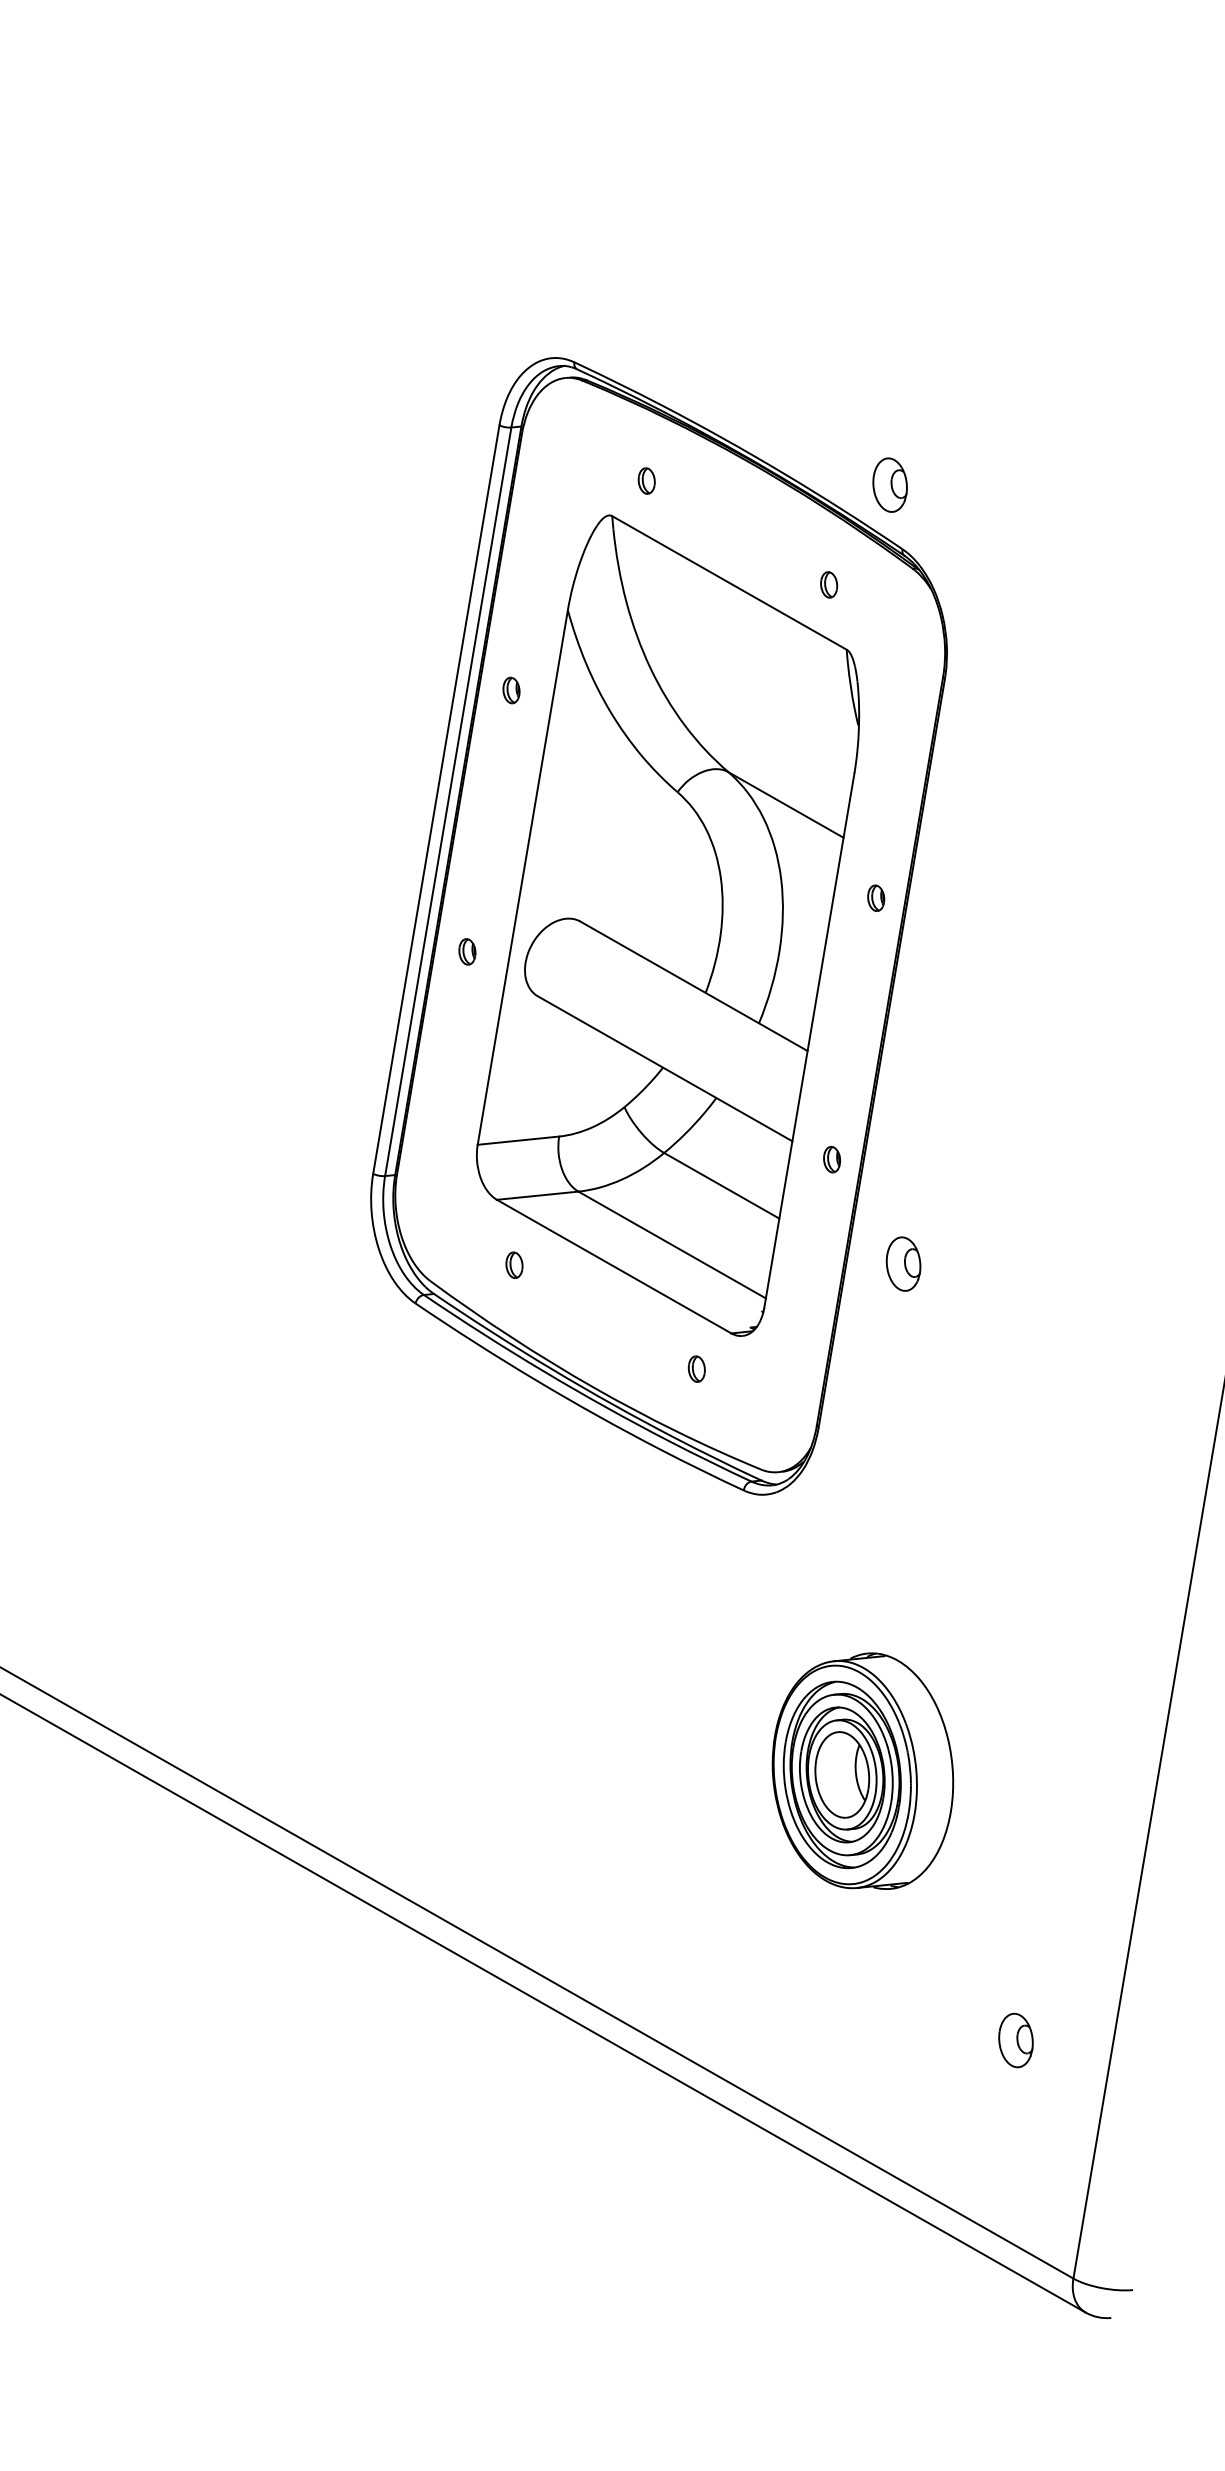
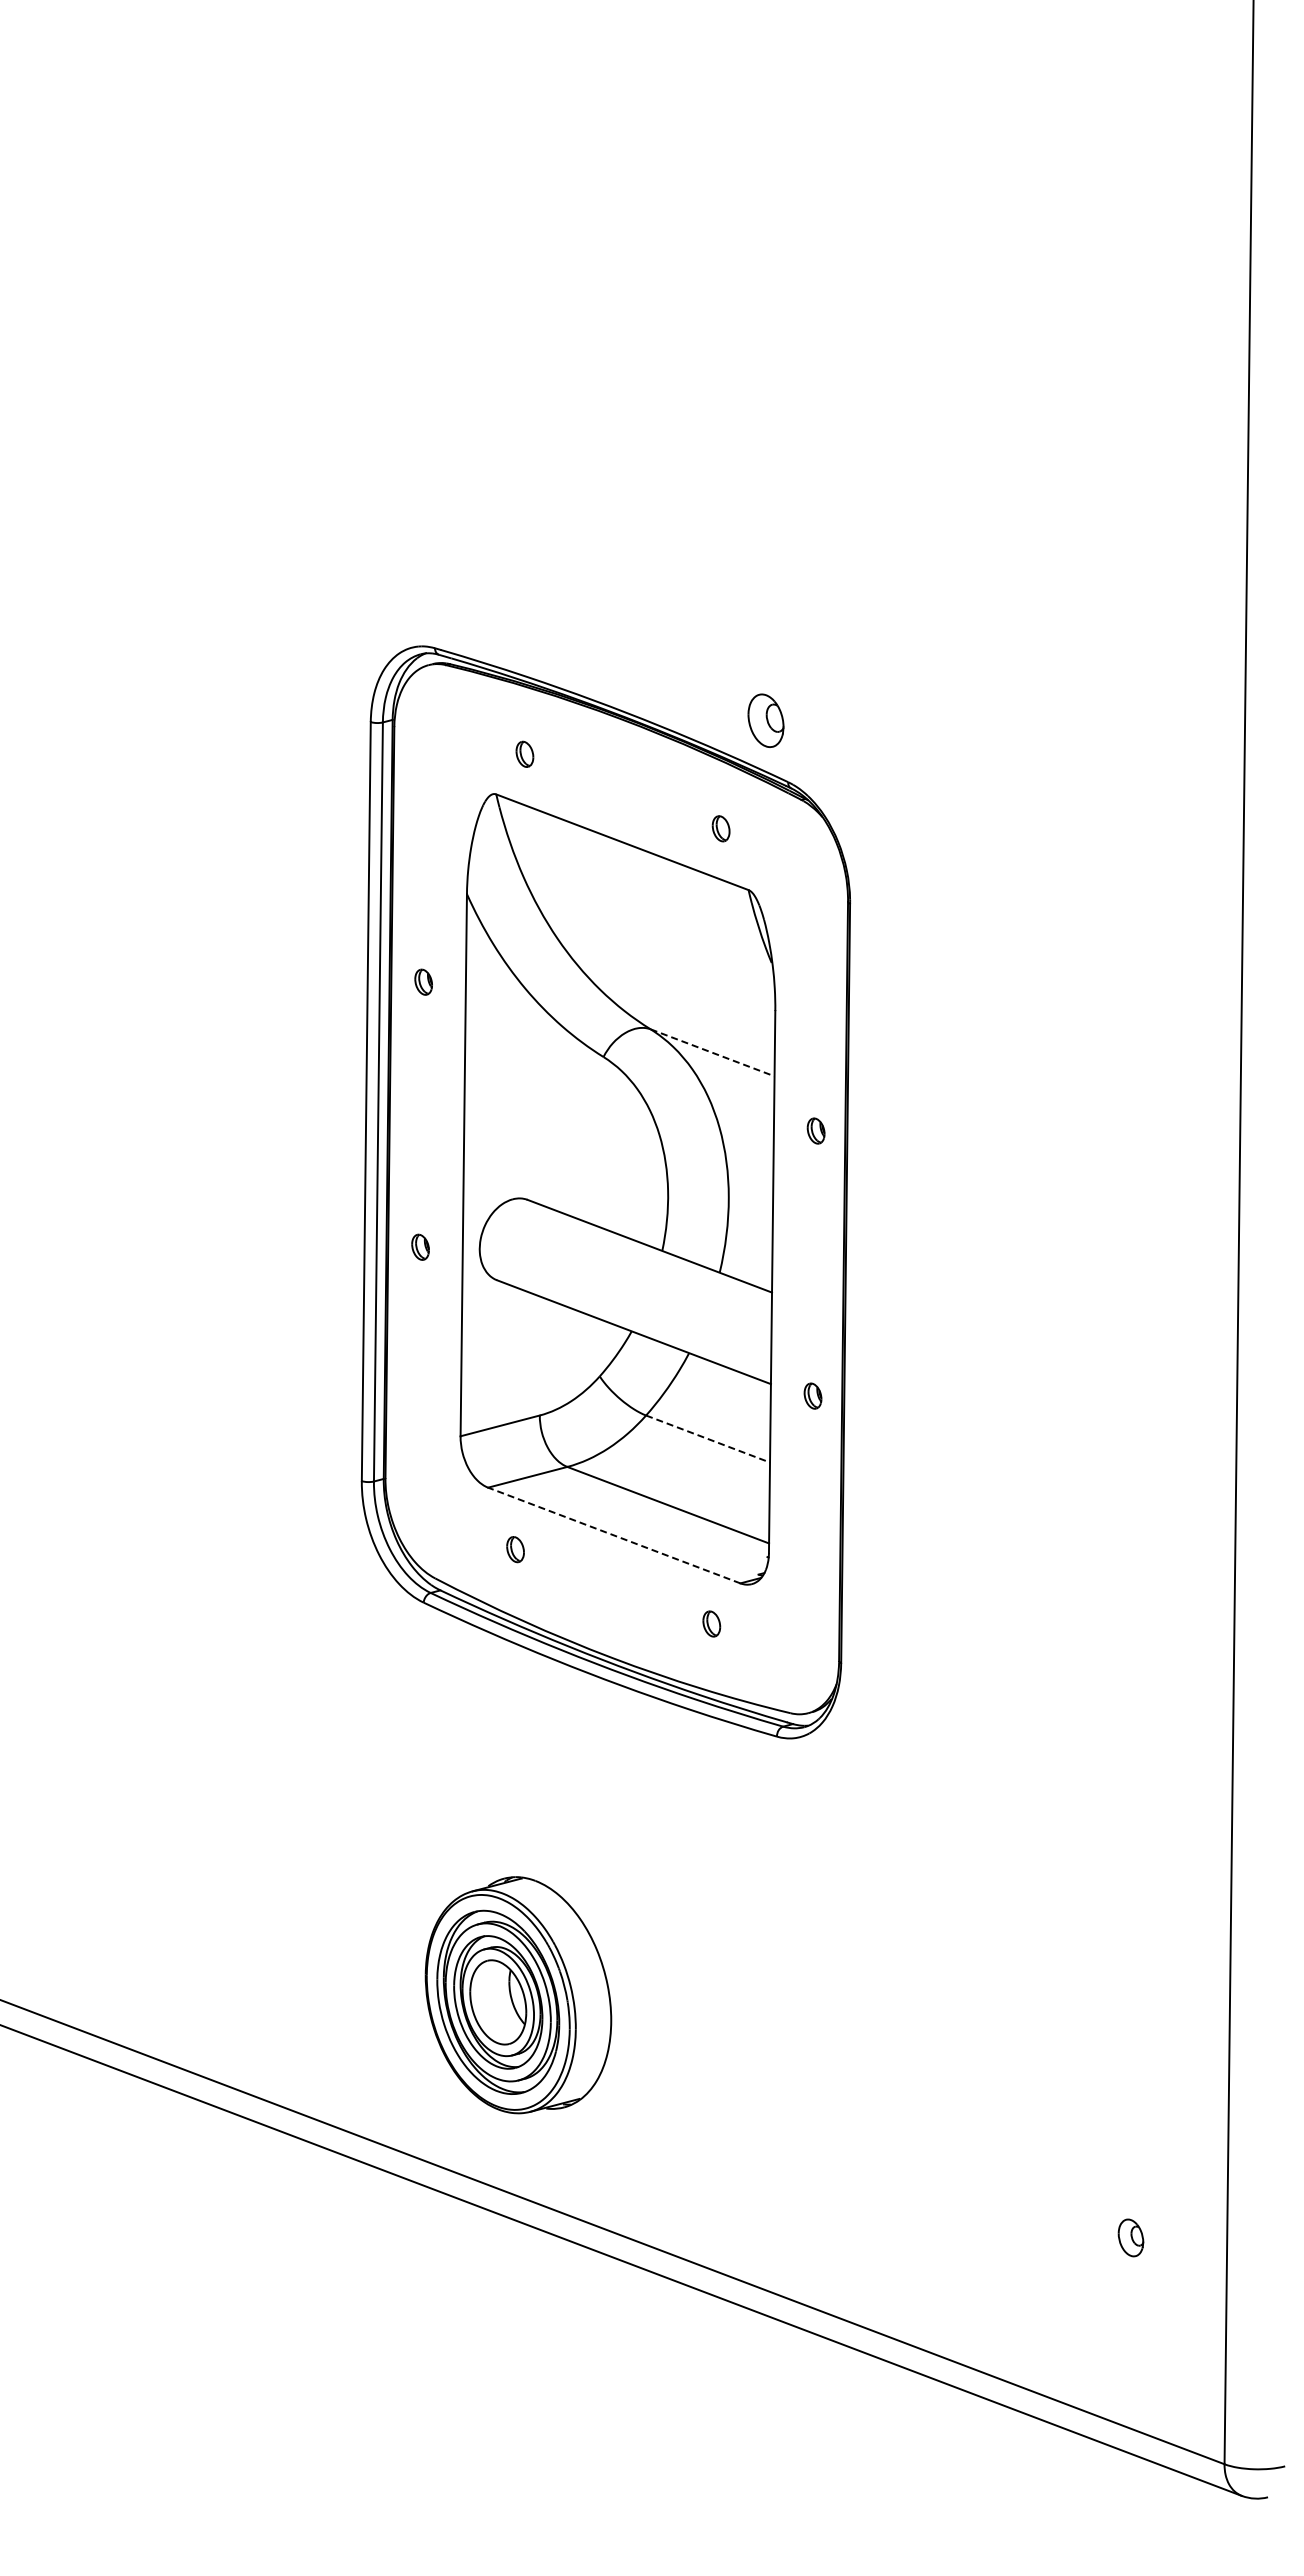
line: (786, 805) -> (713, 1053), solid -> dashed
line: (722, 1186) -> (708, 1439), solid -> dashed
part: (903, 1264) -> (899, 1488), removed
line: (614, 1266) -> (614, 1535), solid -> dashed
part: (863, 1771) -> (518, 1995), moved
part: (1015, 2040) -> (1130, 2237), size x0.7

